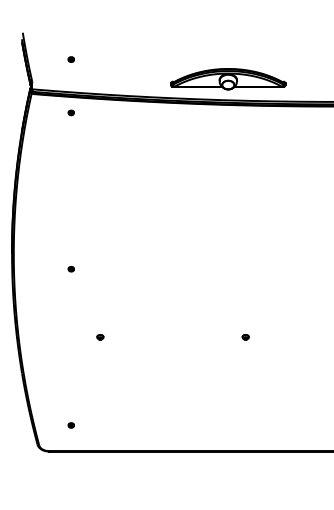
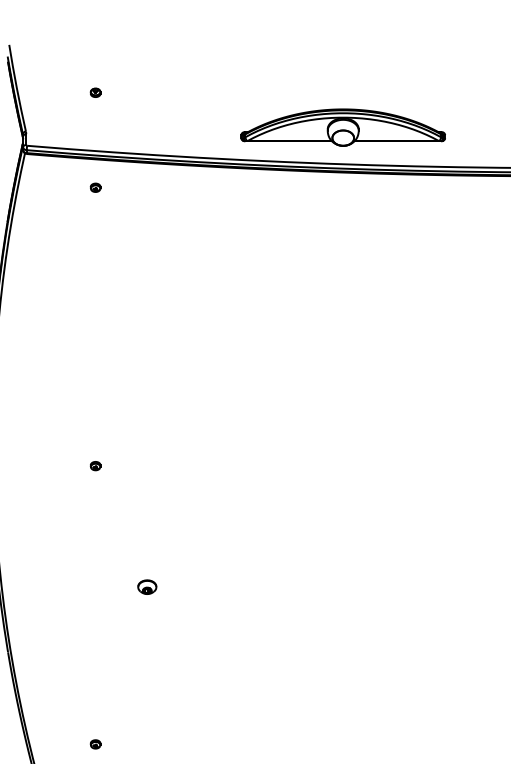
part: (228, 79) -> (343, 128), moved
part: (100, 337) -> (147, 587), size x1.6
part: (245, 337) -> (405, 587), removed

